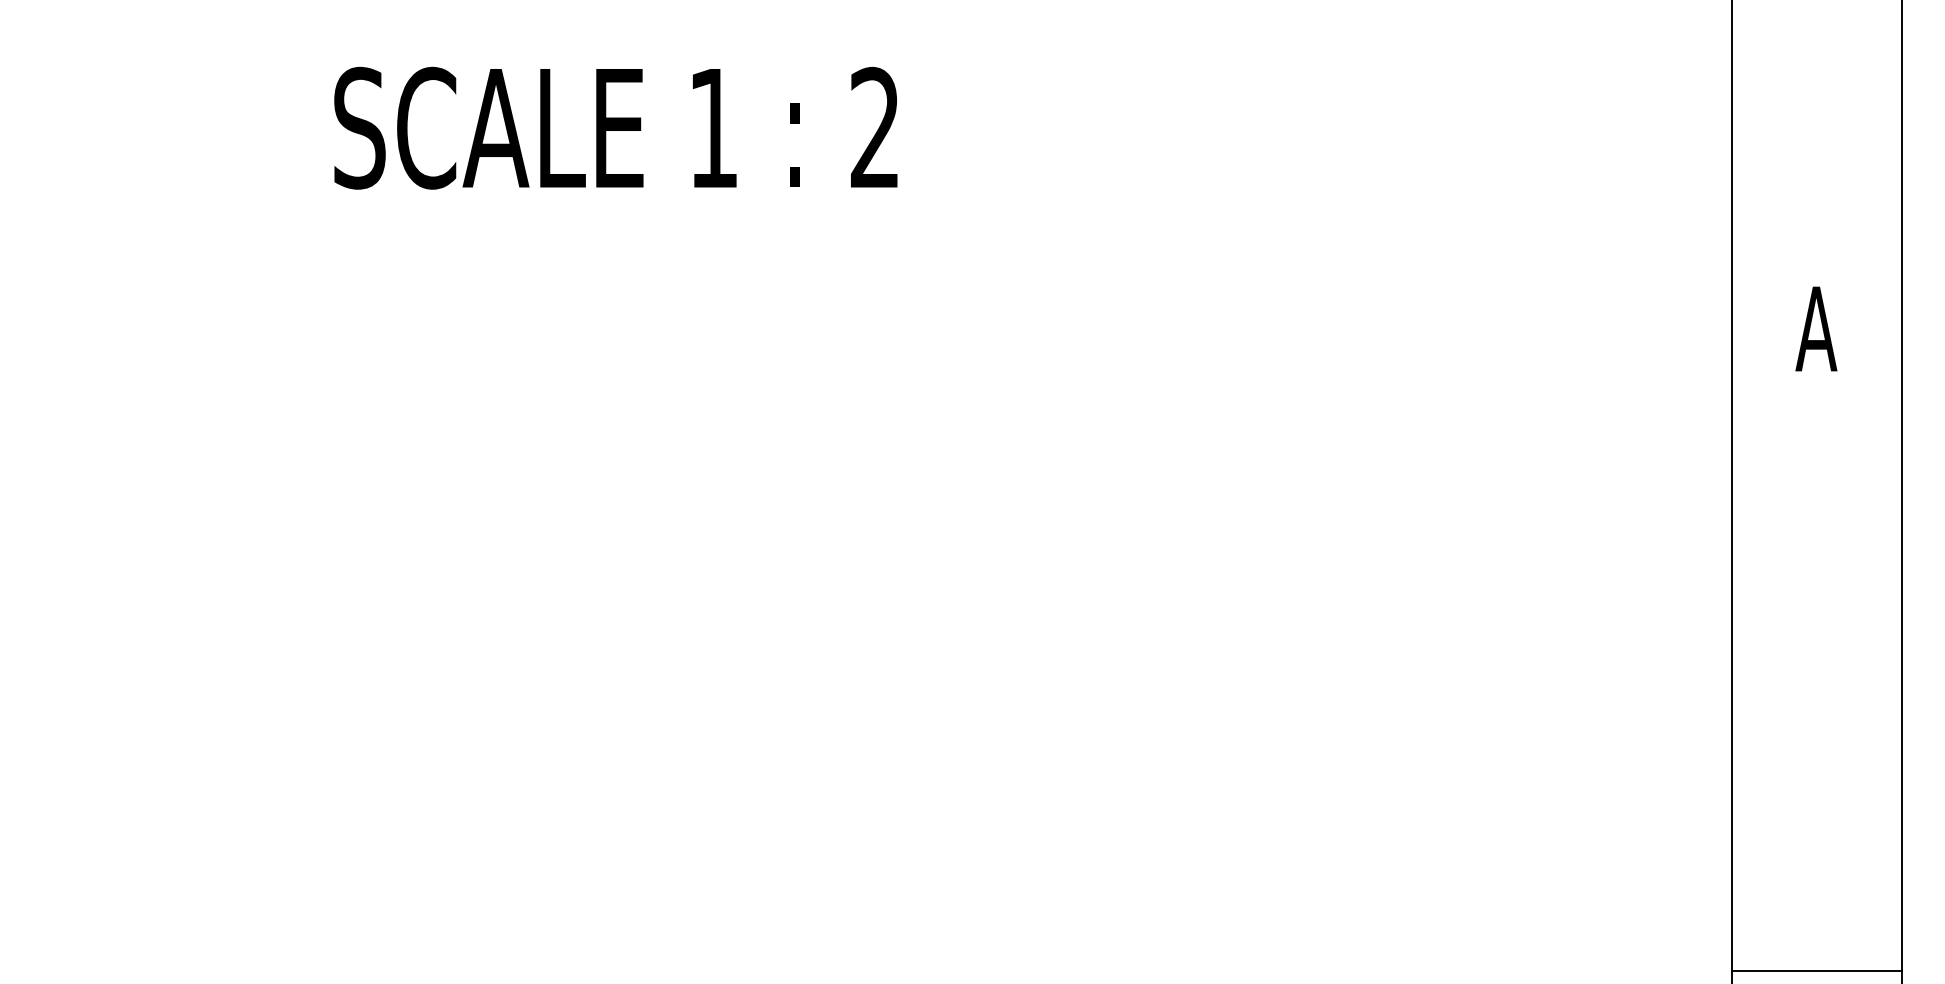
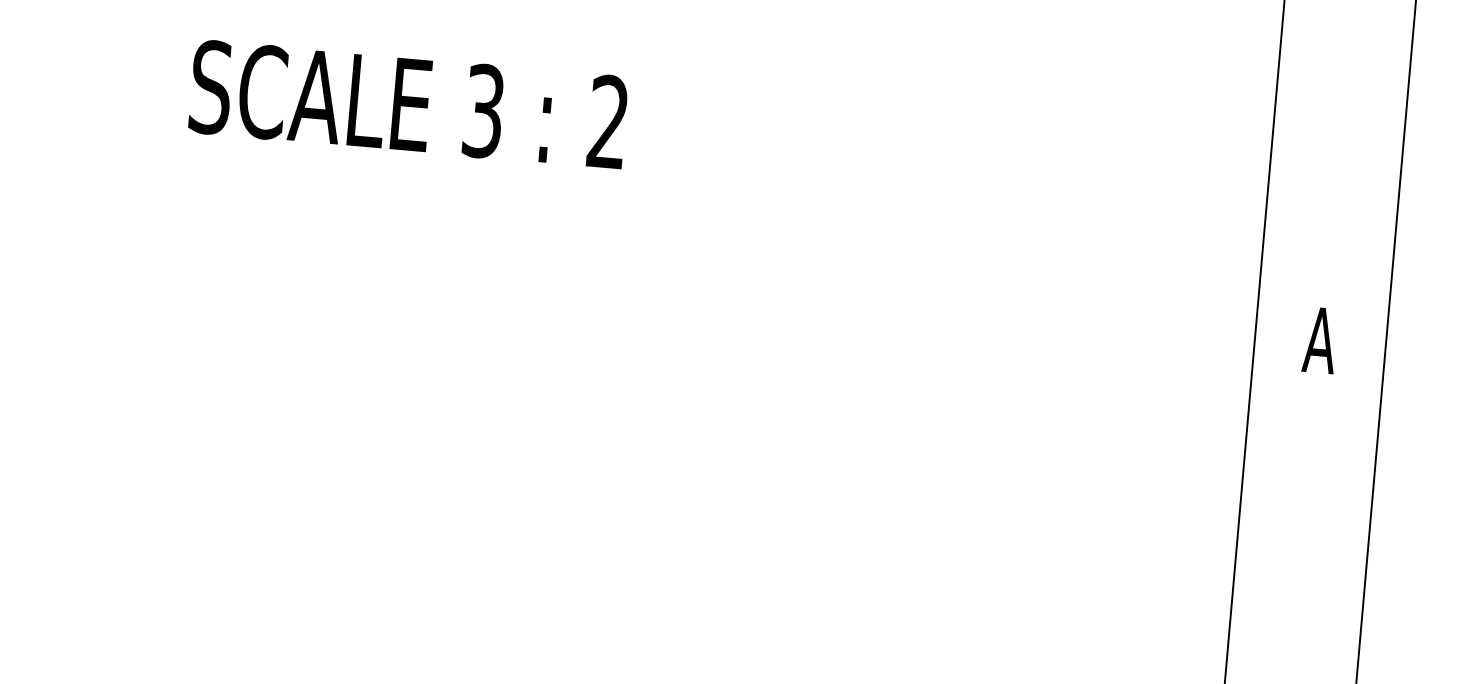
text: (713, 127) -> (483, 110), 1 -> 3

